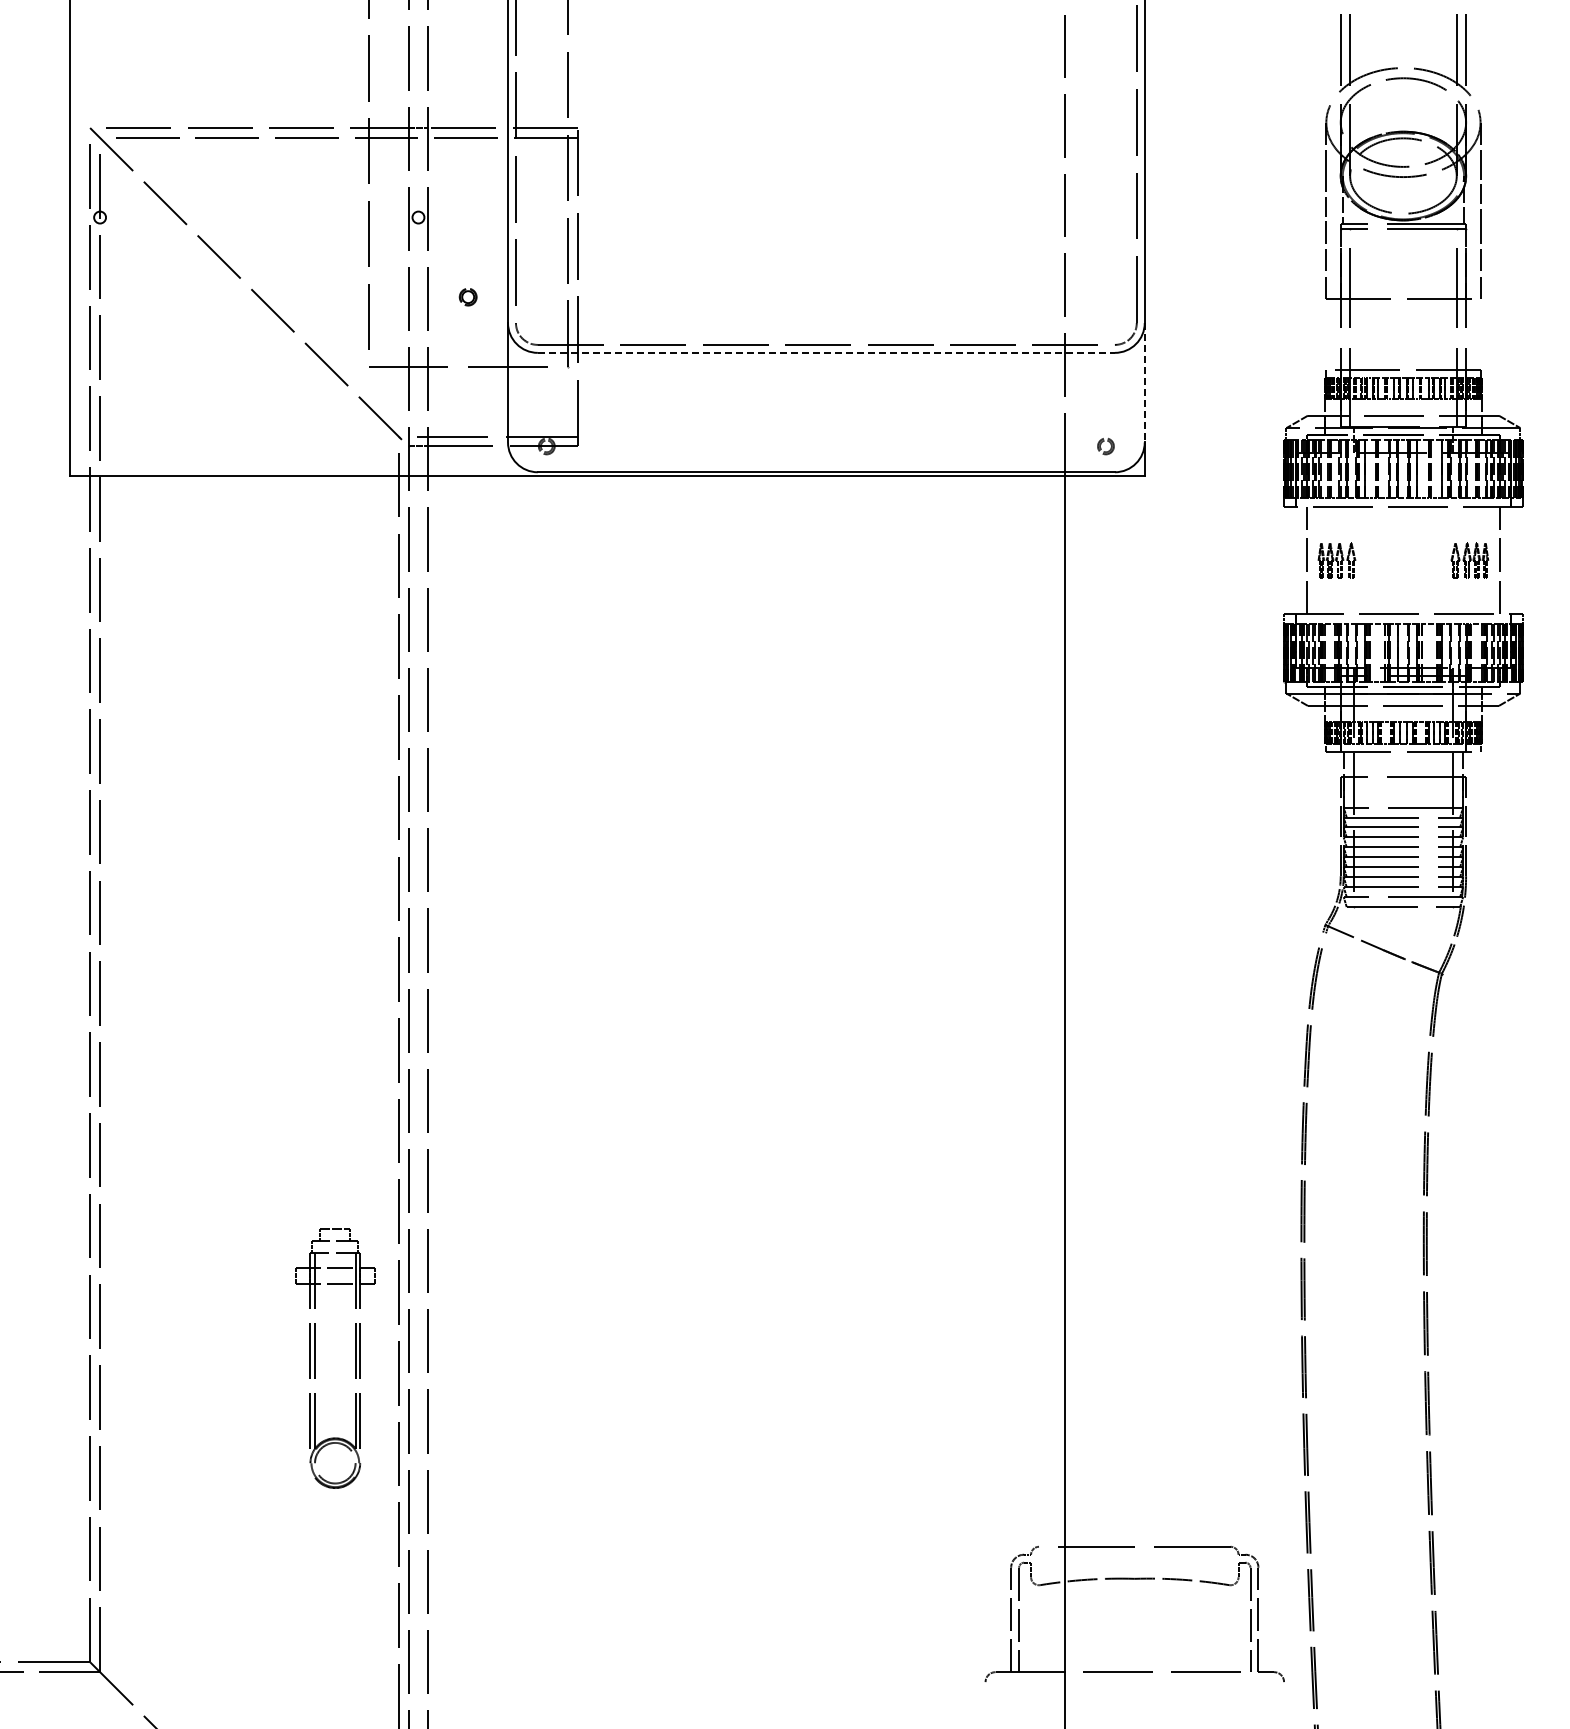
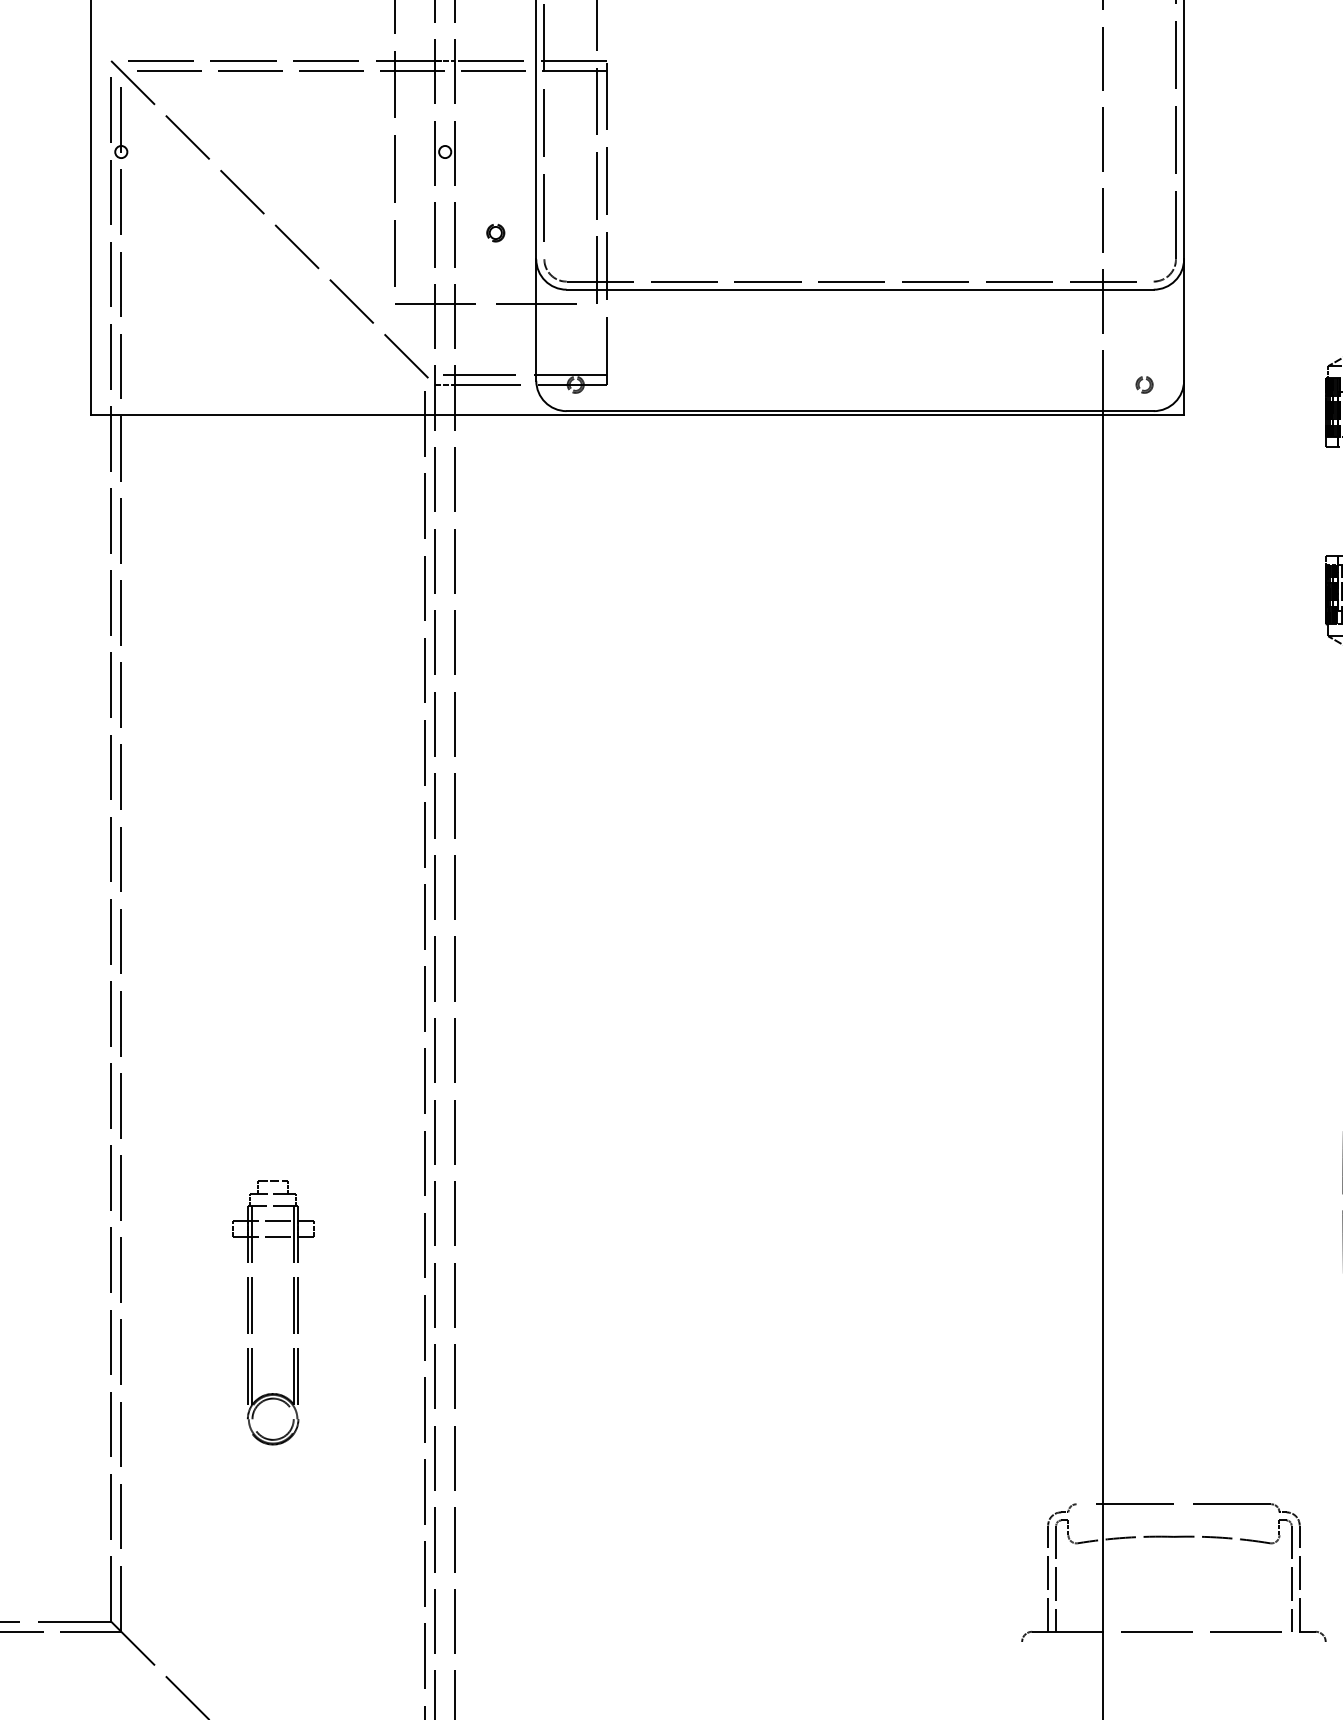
line: (826, 352) -> (860, 289), dashed -> solid
line: (1144, 382) -> (1183, 319), dashed -> solid
part: (315, 1358) -> (252, 1312), moved

